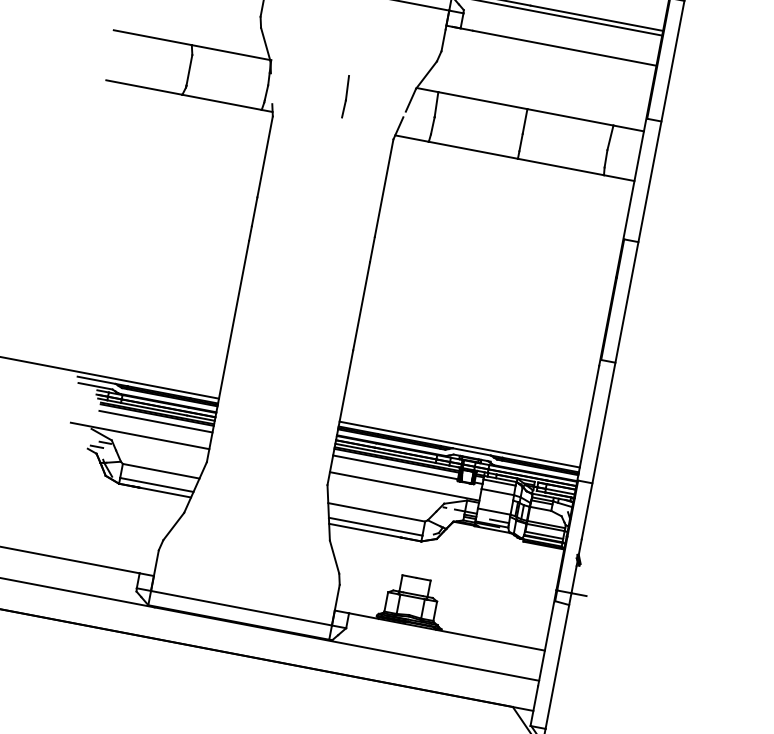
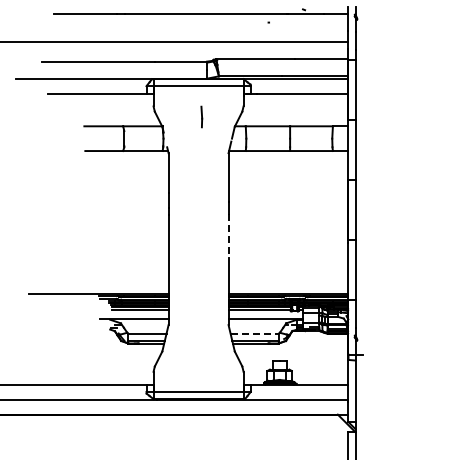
line: (345, 95) -> (201, 116), moved
line: (361, 306) -> (228, 236), solid -> dashed
line: (378, 512) -> (255, 333), solid -> dashed

